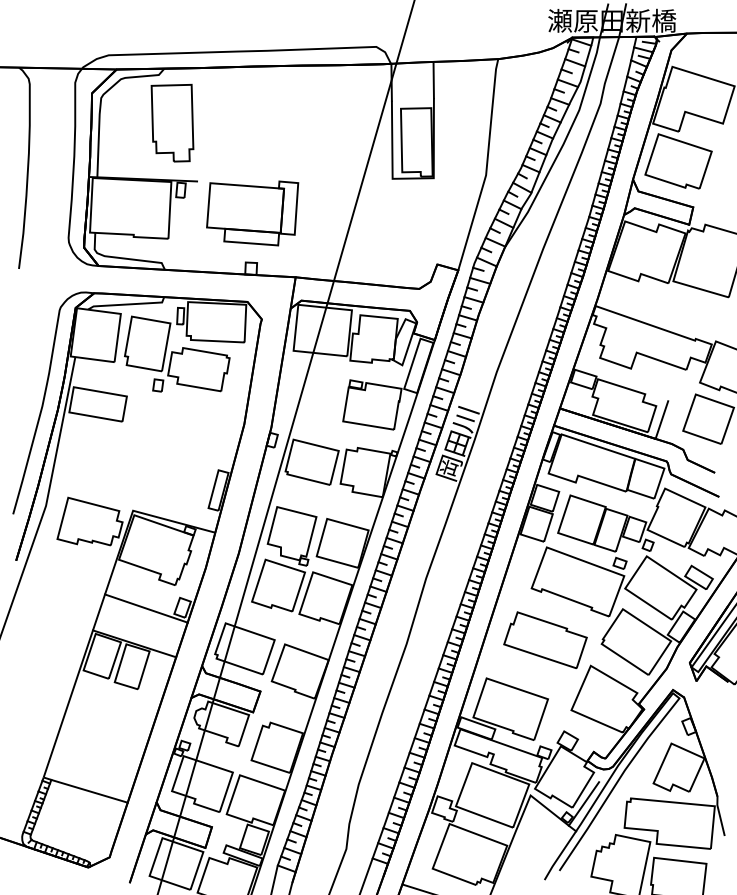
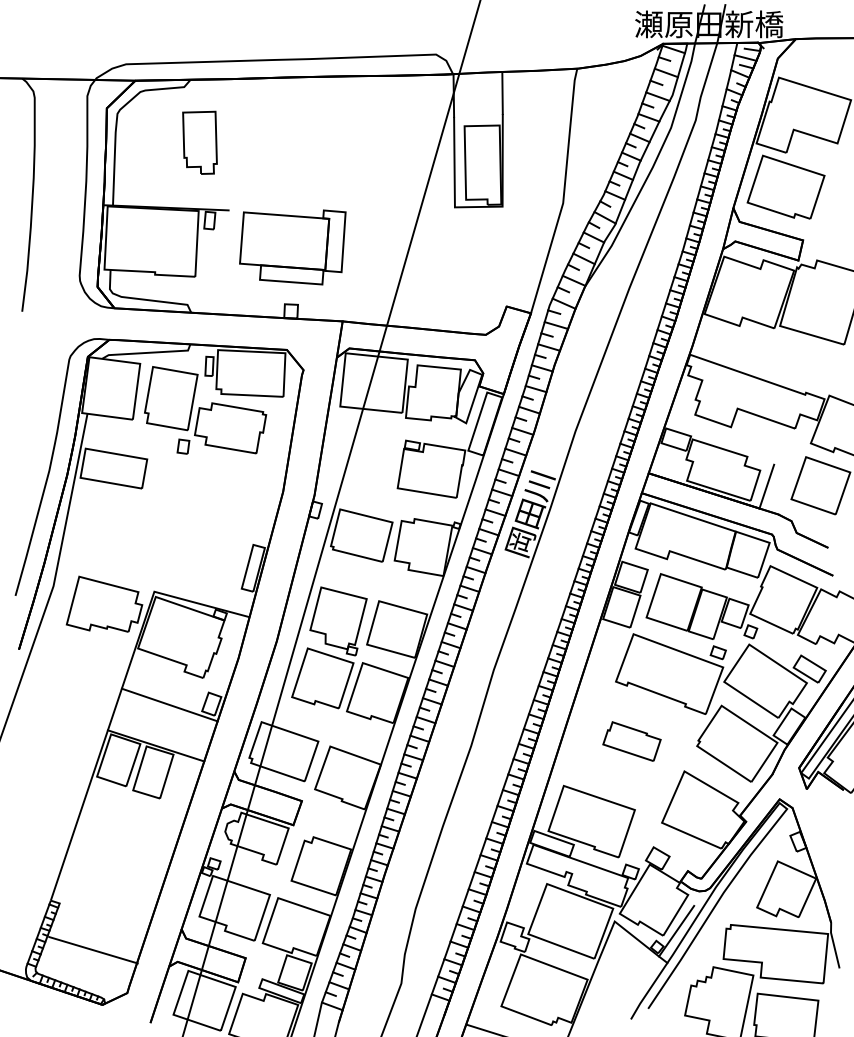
part: (172, 122) -> (200, 142), size x0.7
part: (545, 639) -> (631, 740), size x0.6
line: (89, 790) -> (93, 949), moved

